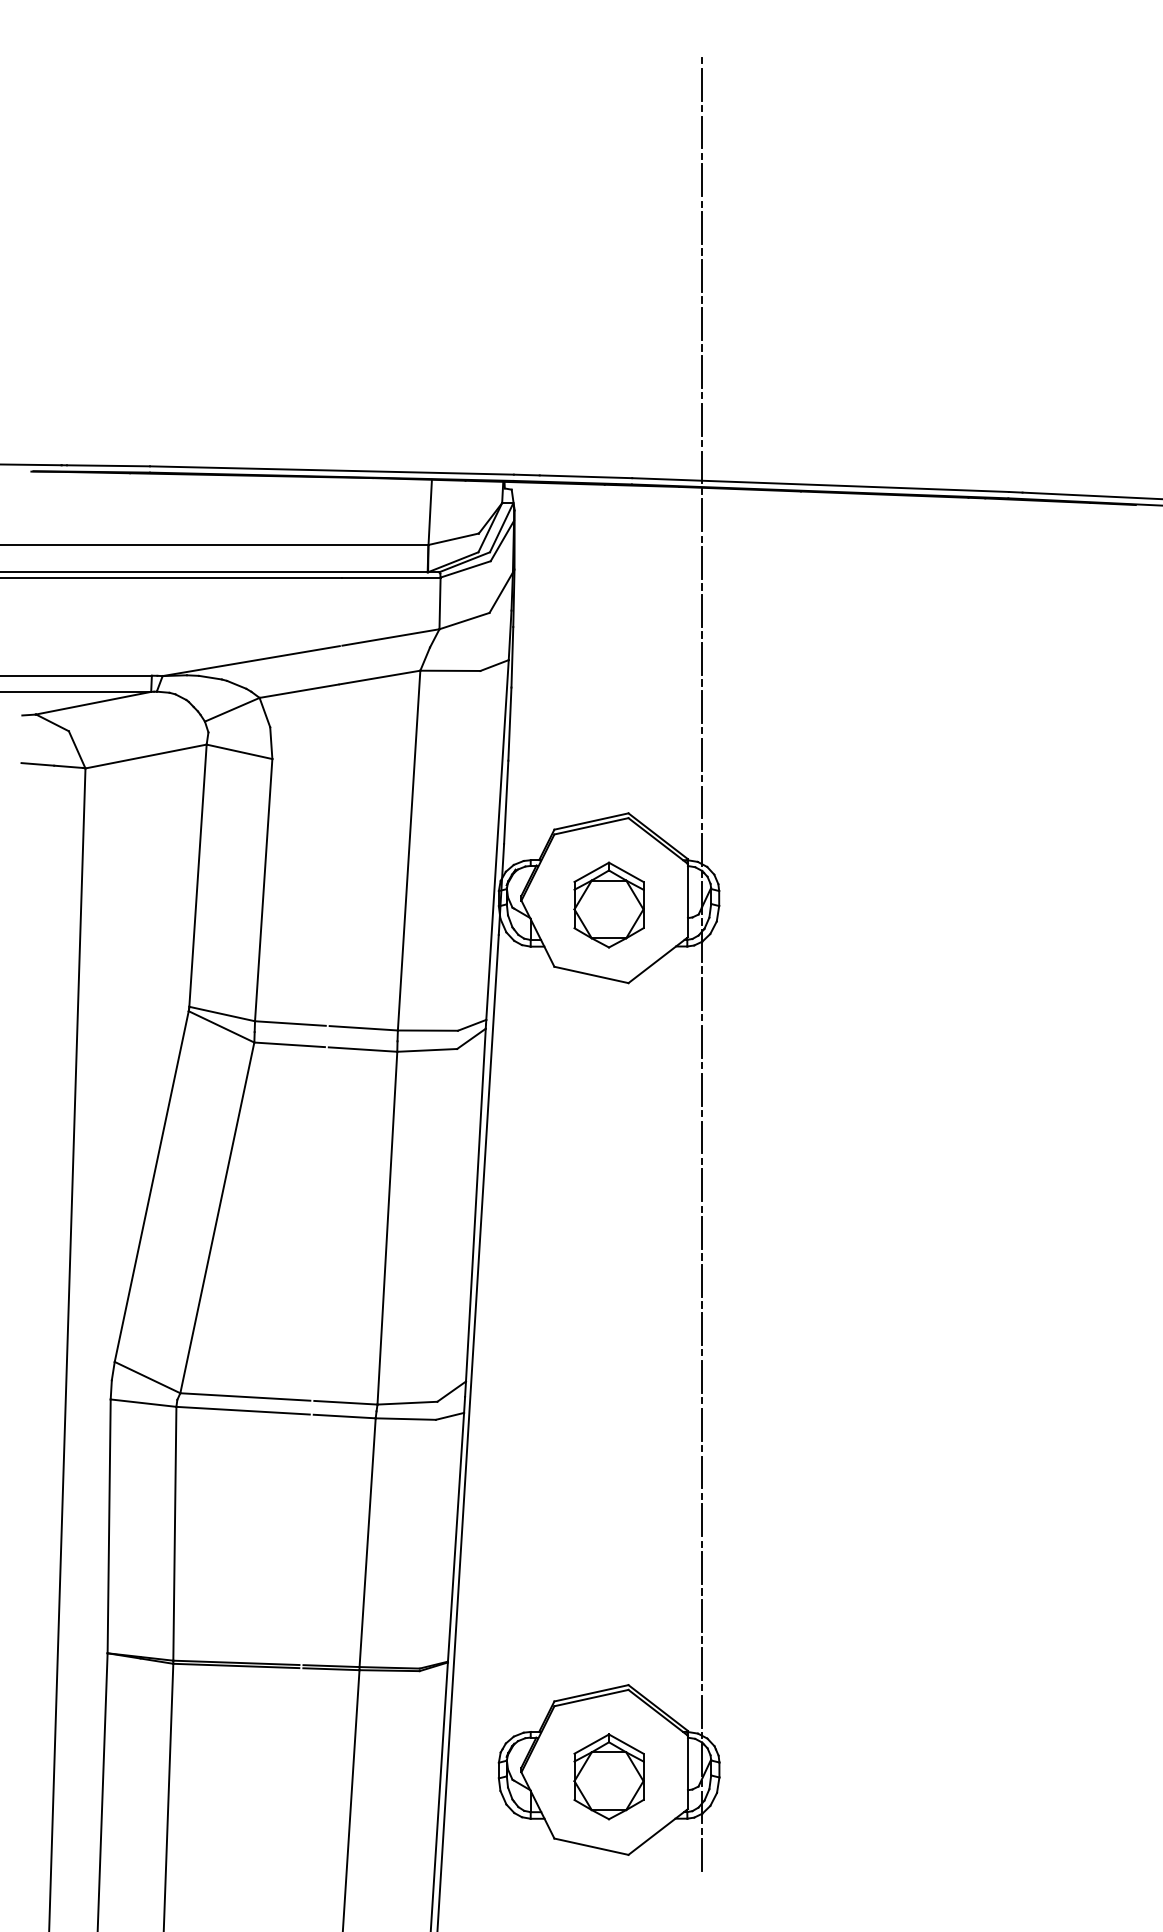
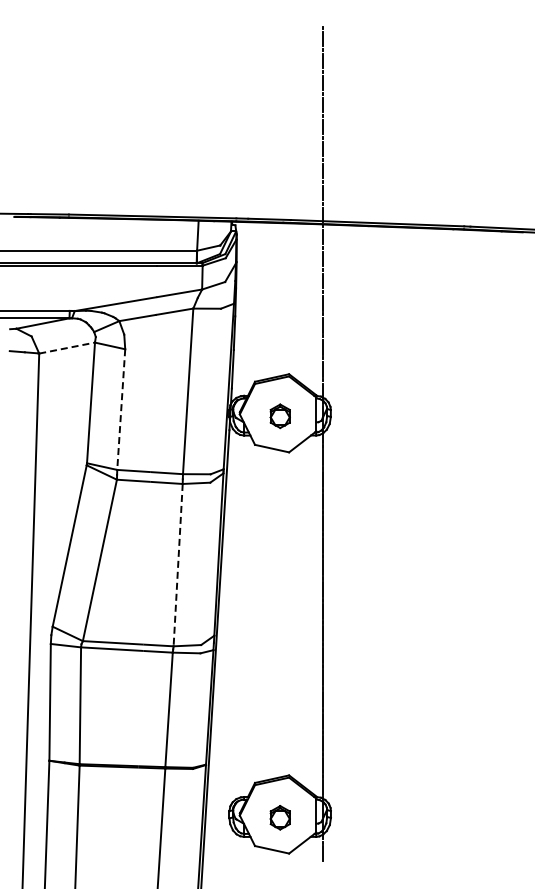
line: (146, 757) -> (67, 348), solid -> dashed
line: (264, 892) -> (121, 410), solid -> dashed
part: (609, 902) -> (280, 415), size x0.6
line: (388, 1228) -> (178, 565), solid -> dashed
part: (609, 1776) -> (280, 817), size x0.6

